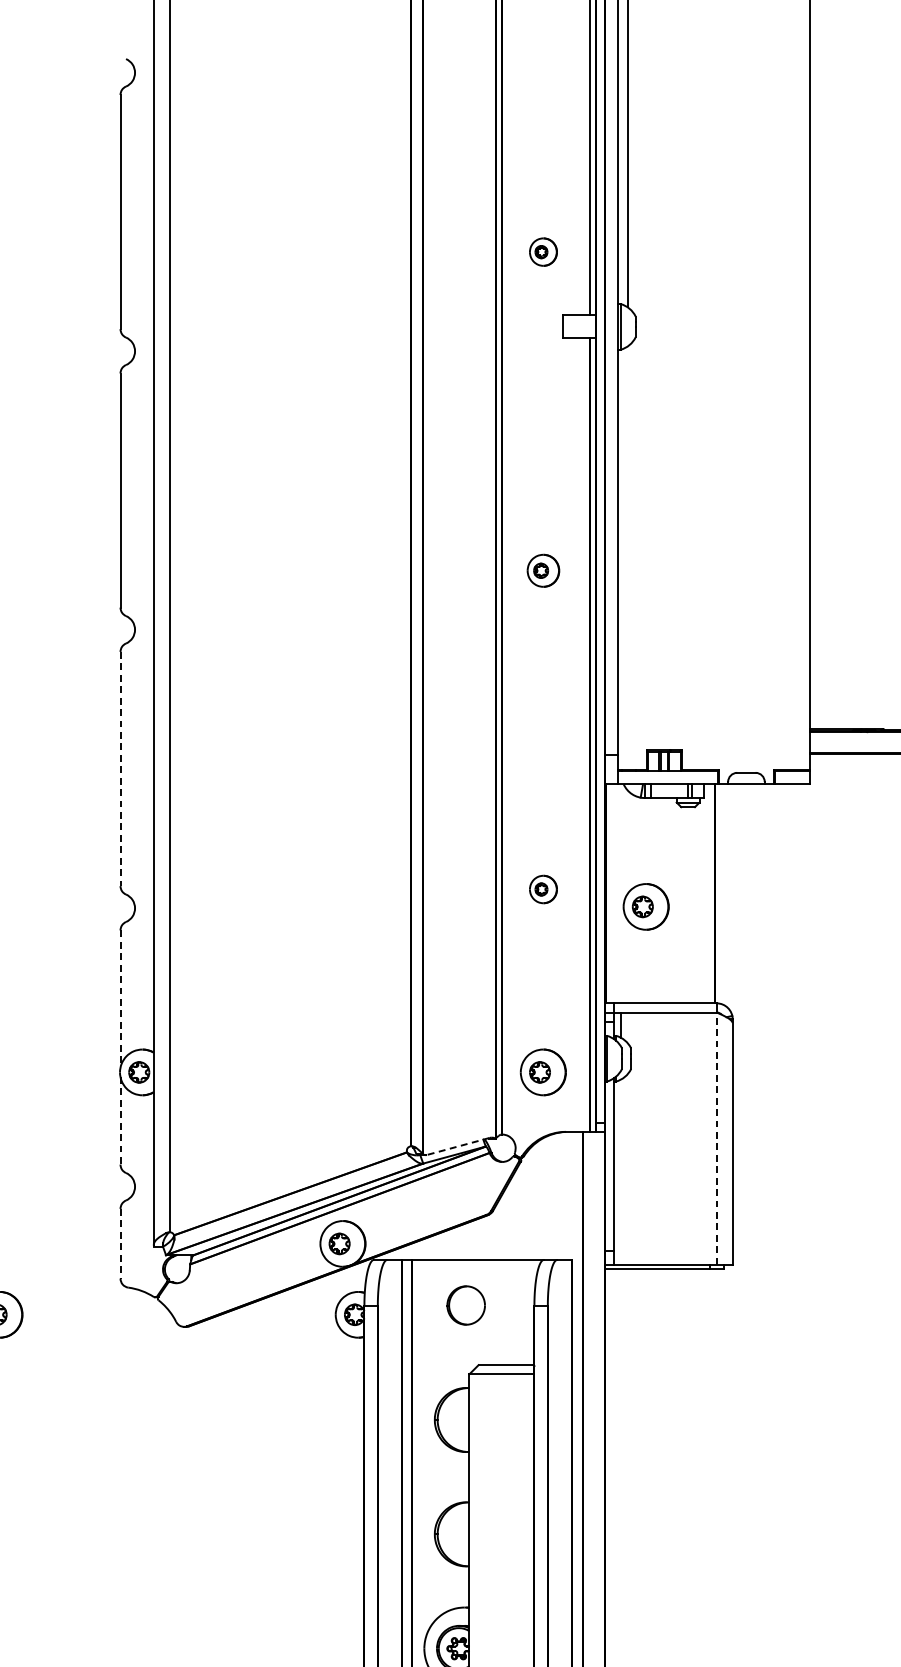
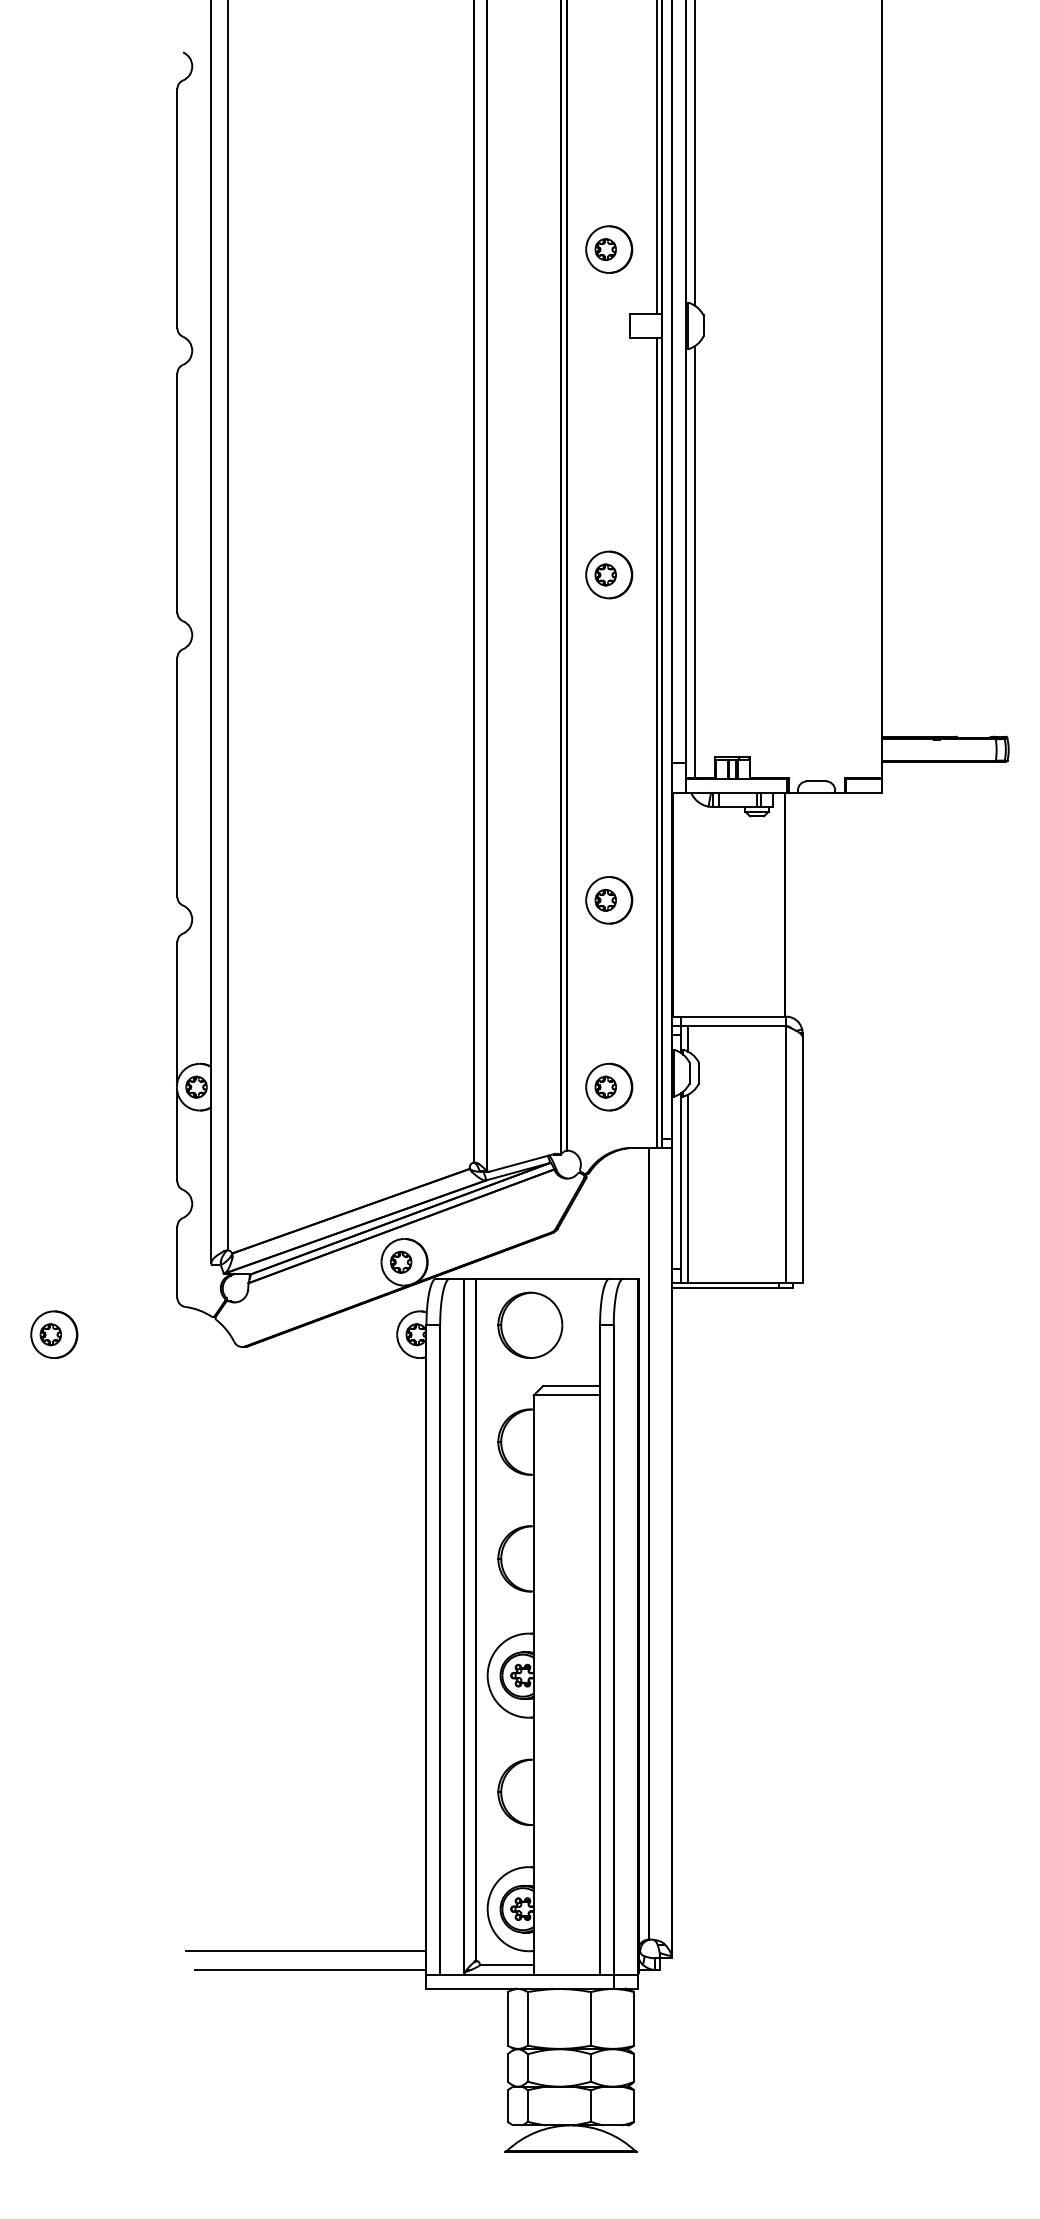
part: (543, 252) -> (609, 249), size x1.67
line: (627, 558) -> (695, 562), added
part: (543, 570) -> (609, 574), size x1.43
line: (120, 769) -> (177, 777), dashed -> solid
part: (543, 889) -> (609, 900), size x1.67
part: (646, 906) -> (714, 917), removed
line: (120, 999) -> (177, 1012), dashed -> solid
line: (120, 1120) -> (177, 1136), dashed -> solid
line: (716, 1138) -> (786, 1154), dashed -> solid
line: (457, 1146) -> (521, 1162), dashed -> solid
line: (621, 1171) -> (688, 1188), added
line: (120, 1244) -> (177, 1262), dashed -> solid
part: (466, 1304) -> (530, 1324), size x1.67

